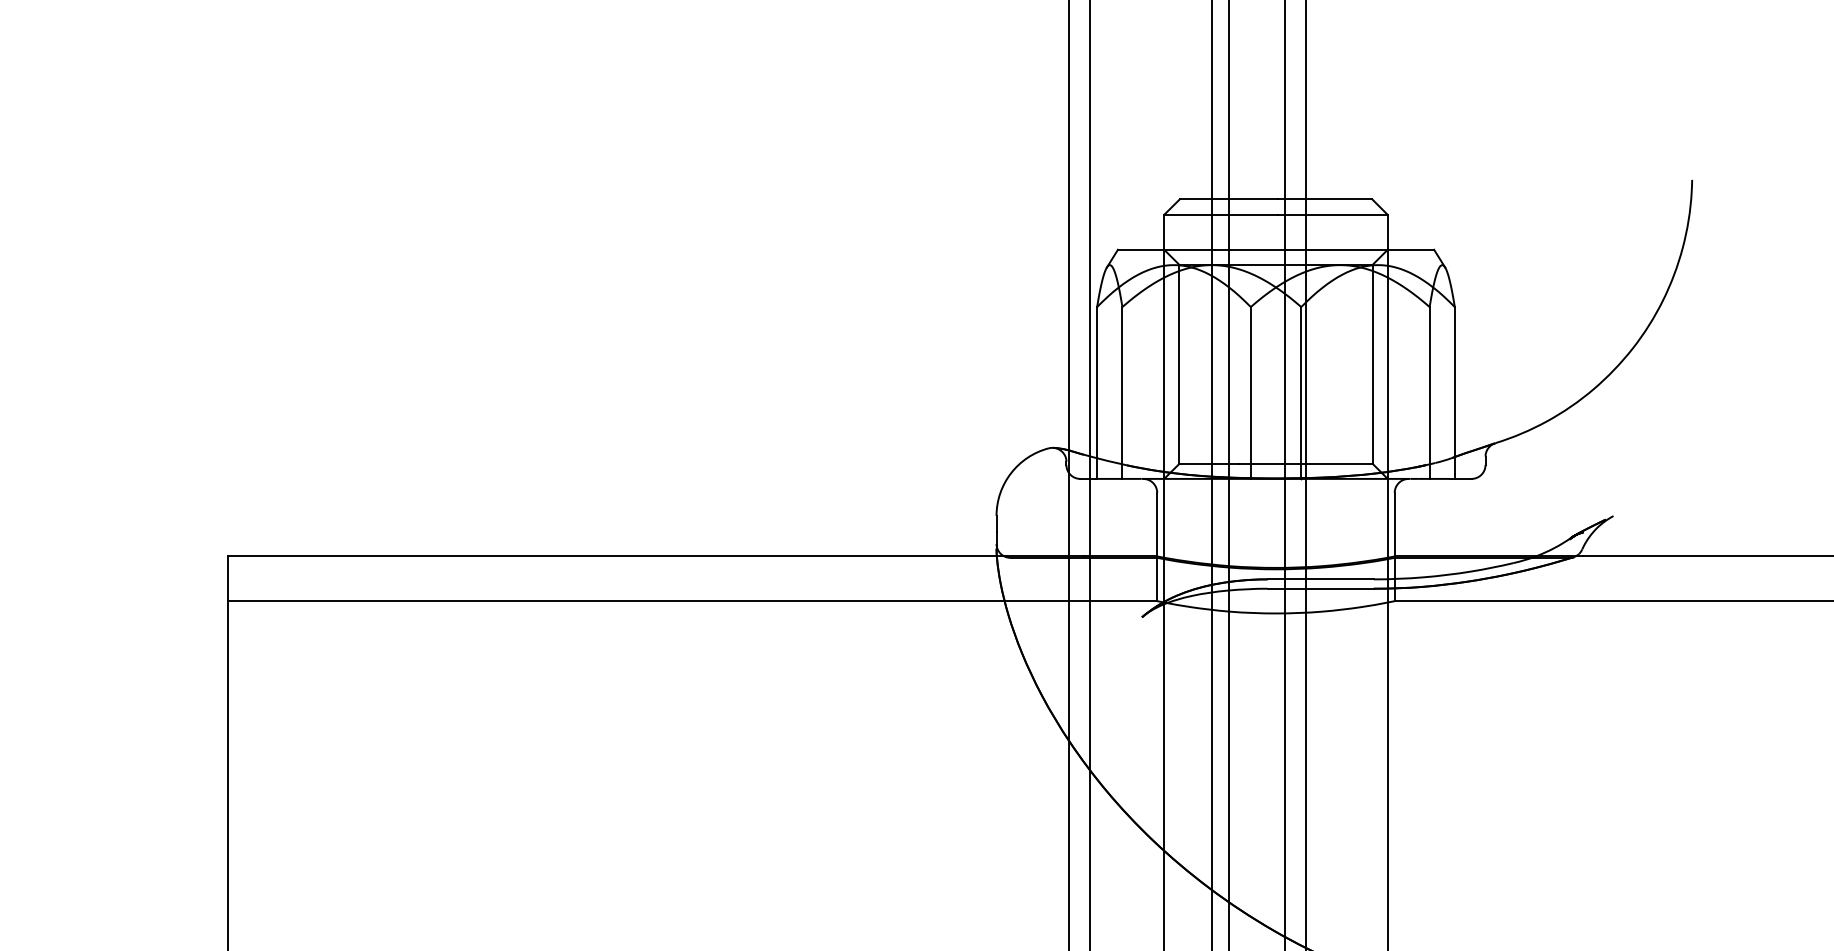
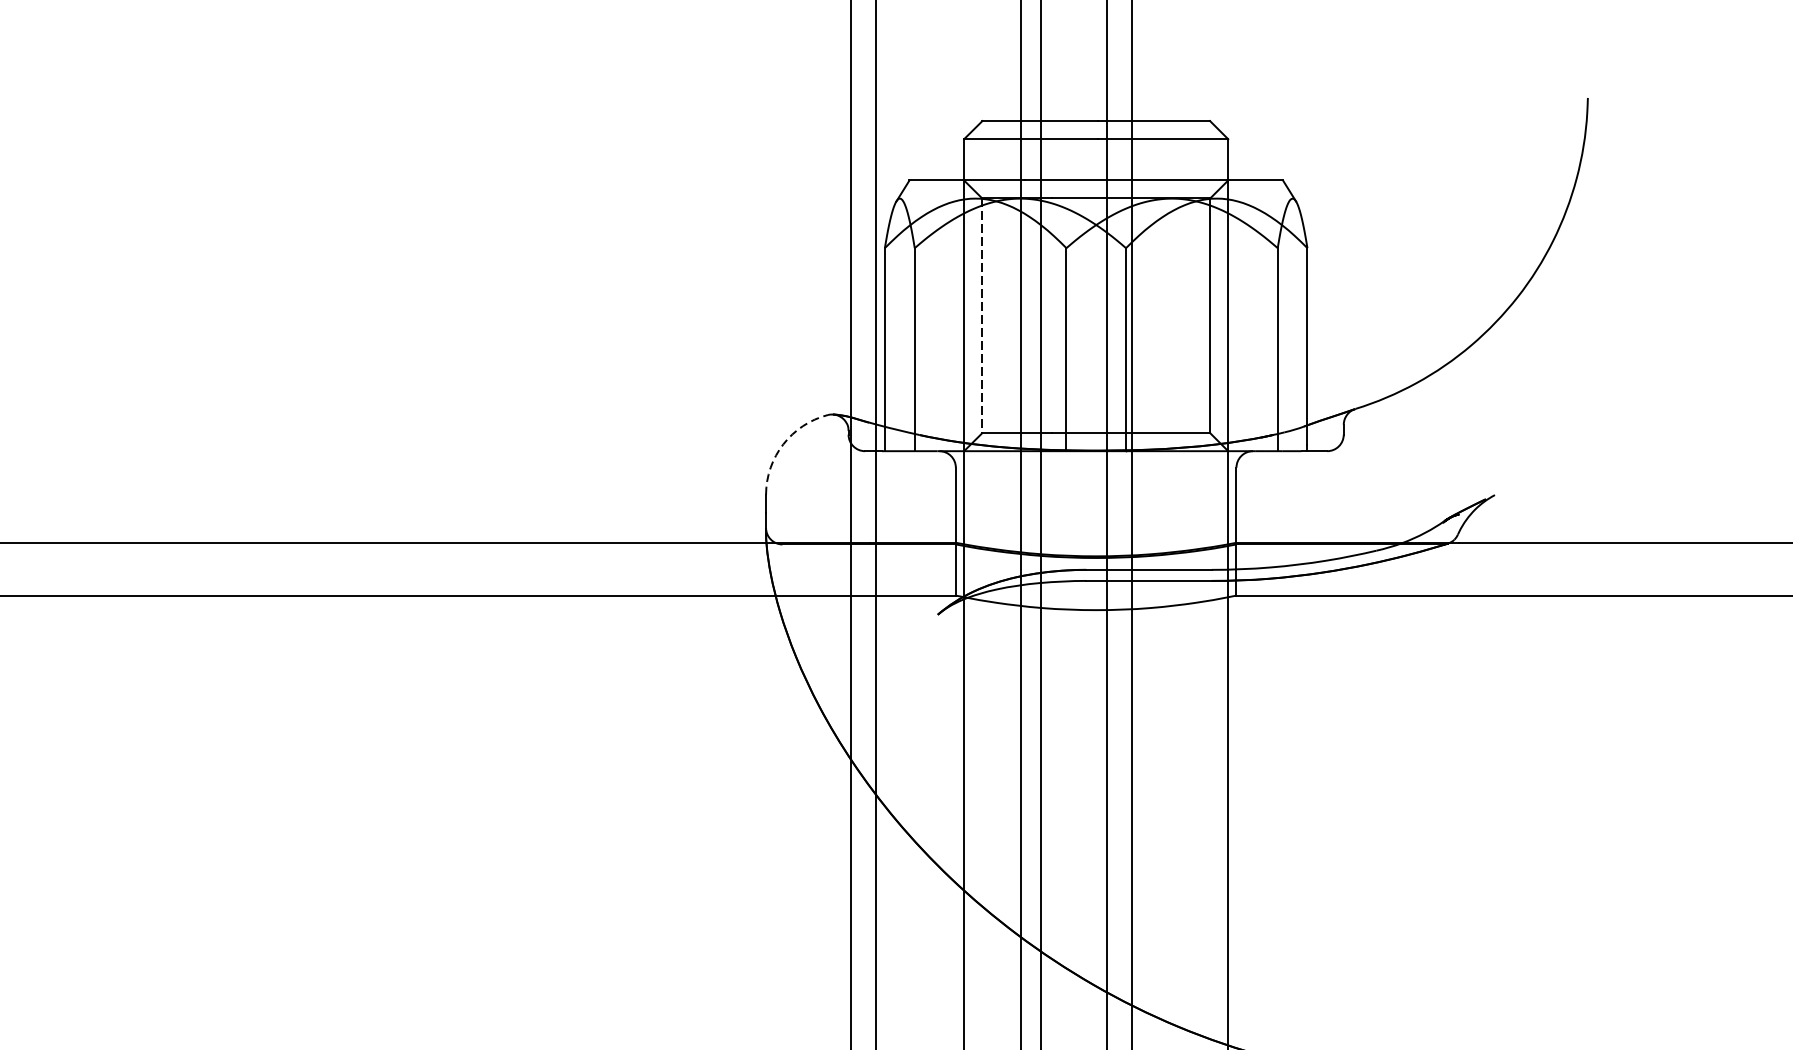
line: (1179, 364) -> (982, 316), solid -> dashed
arc: (1011, 473) -> (783, 444), solid -> dashed

